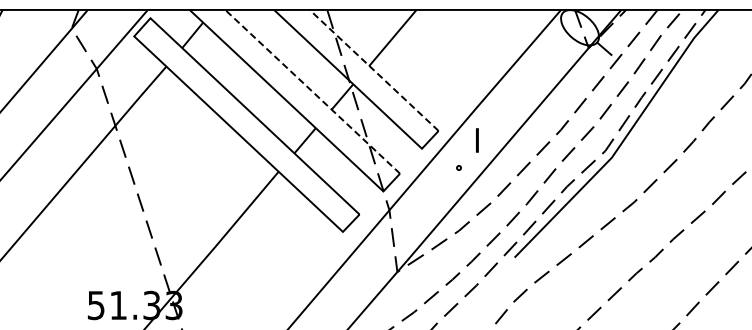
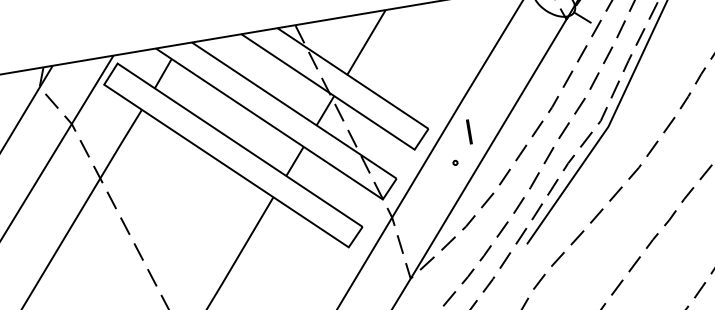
line: (373, 70) -> (352, 78), dashed -> solid
line: (312, 91) -> (294, 110), dashed -> solid

